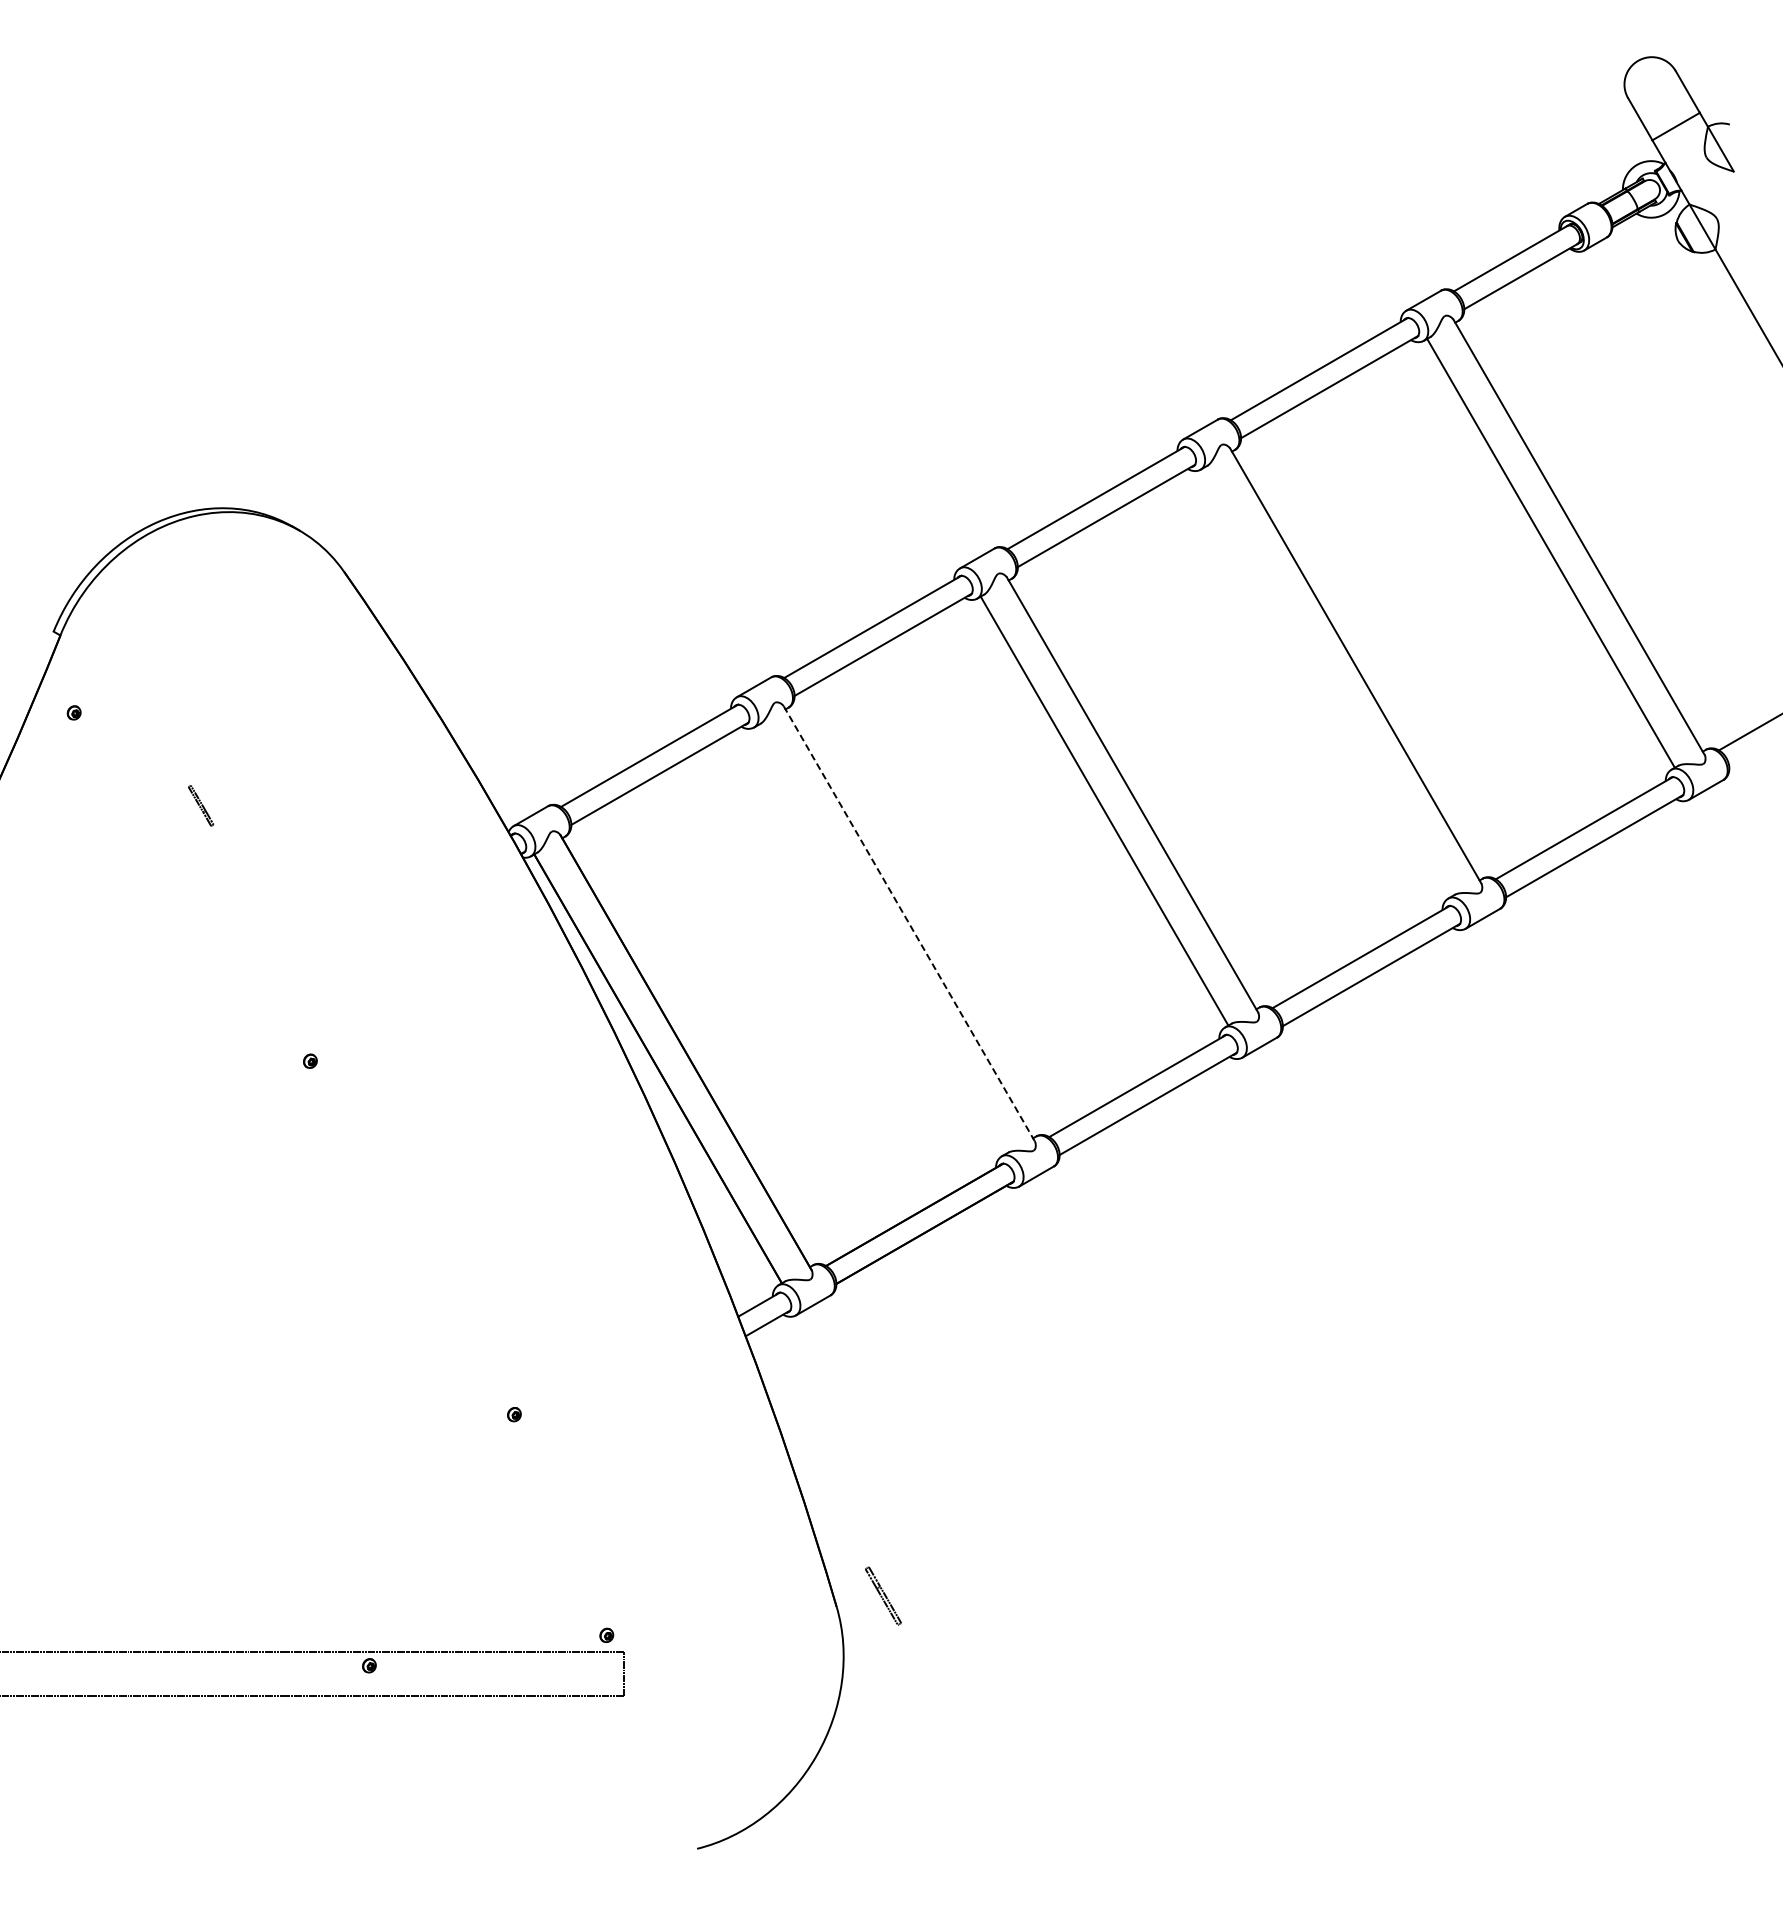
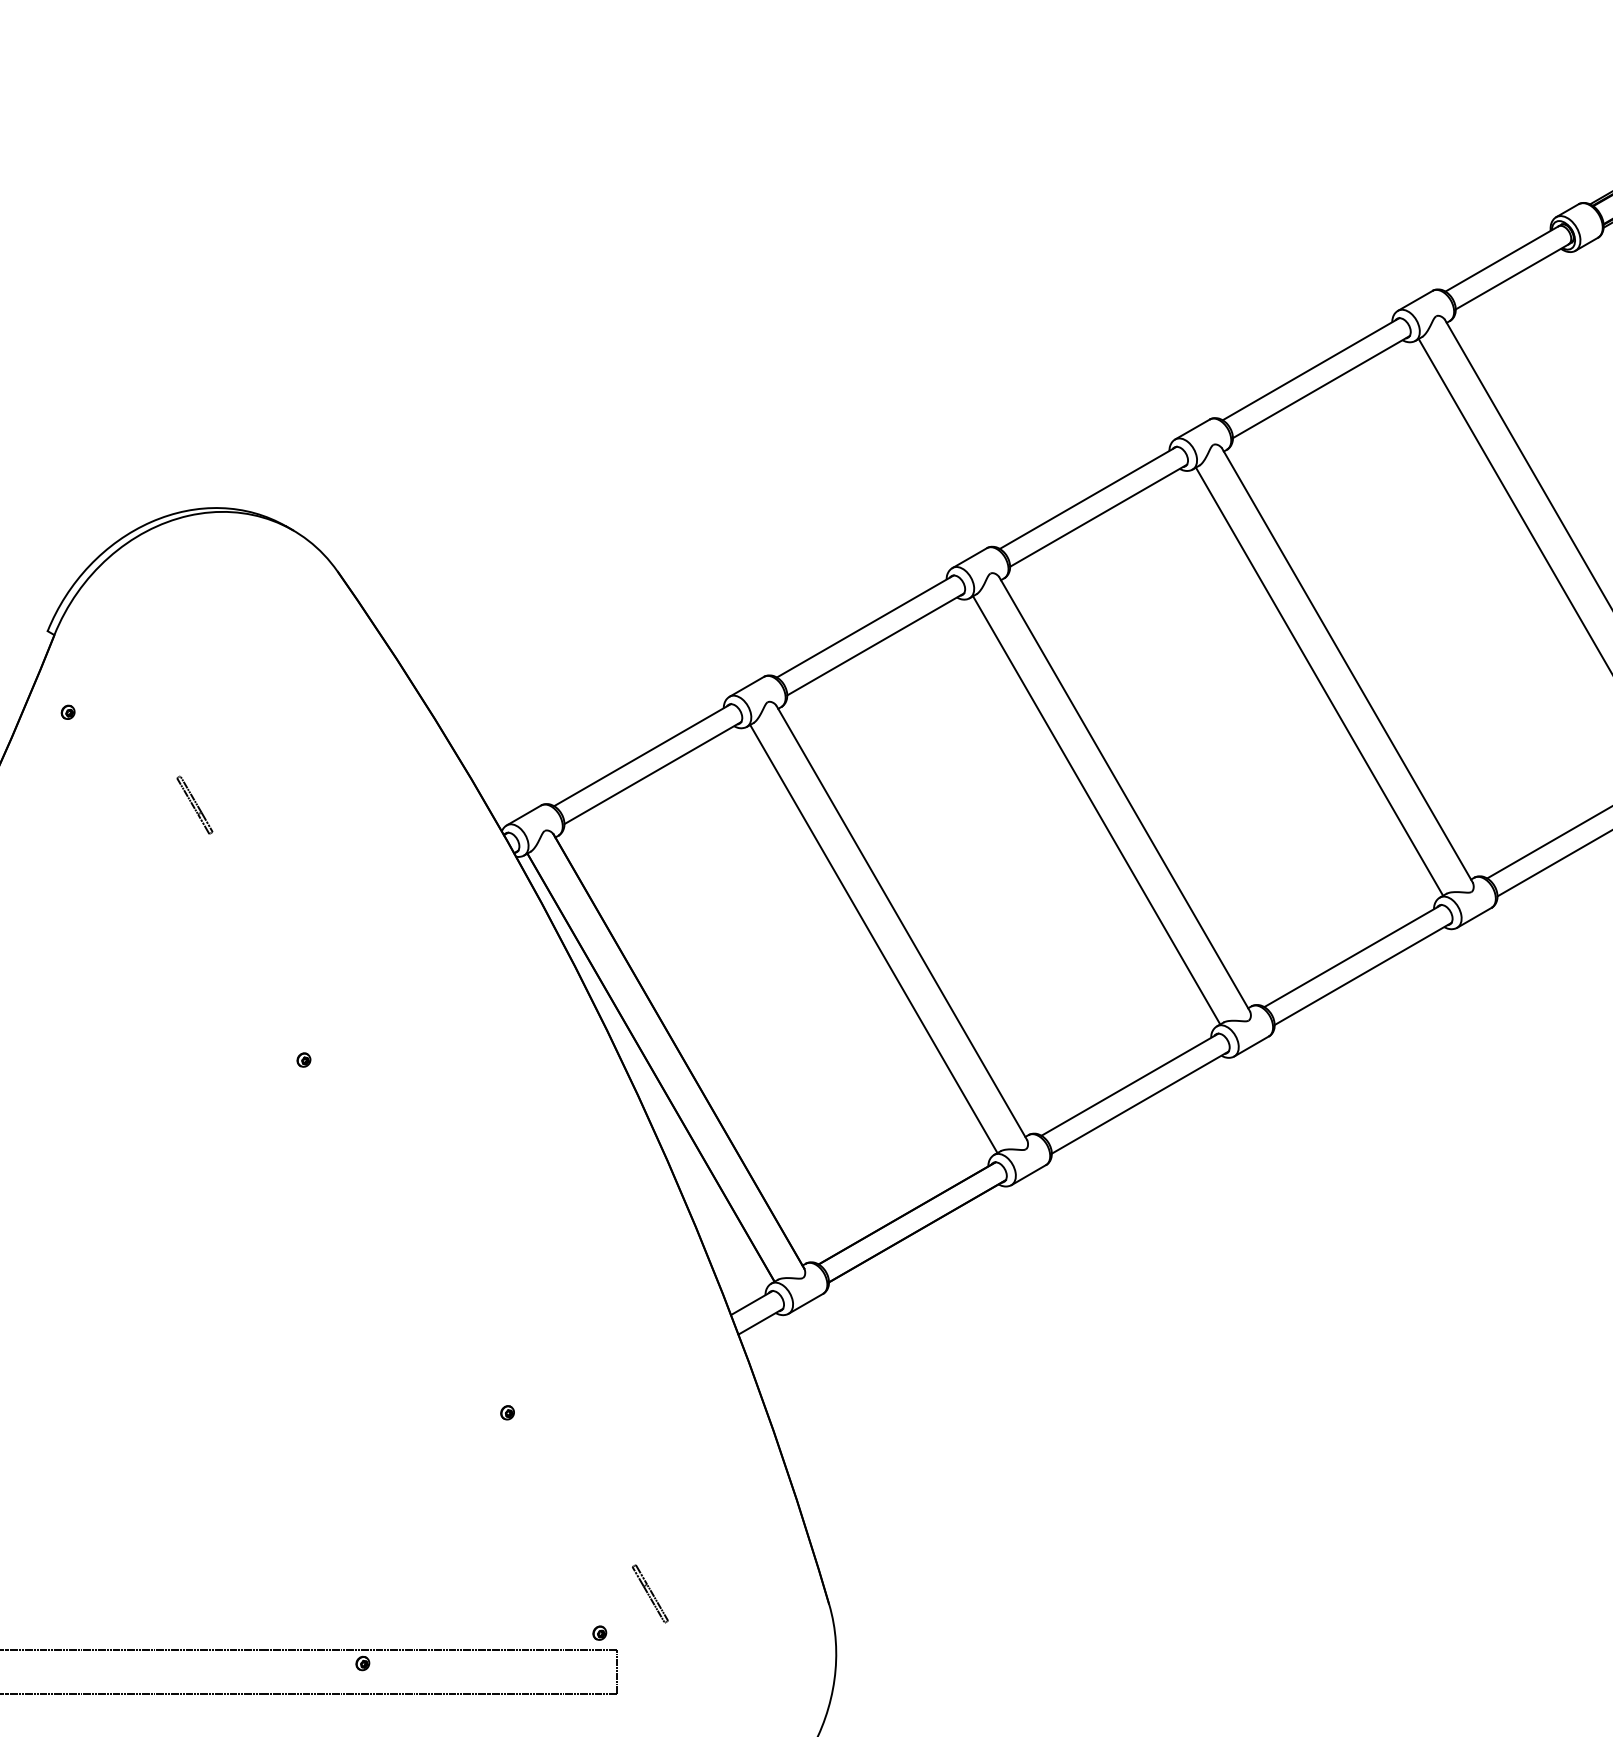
line: (1327, 681) -> (1319, 680), added
part: (200, 805) -> (194, 804), size x1.43
line: (909, 924) -> (901, 923), dashed -> solid
line: (881, 939) -> (874, 938), added
part: (883, 1595) -> (650, 1593), moved

